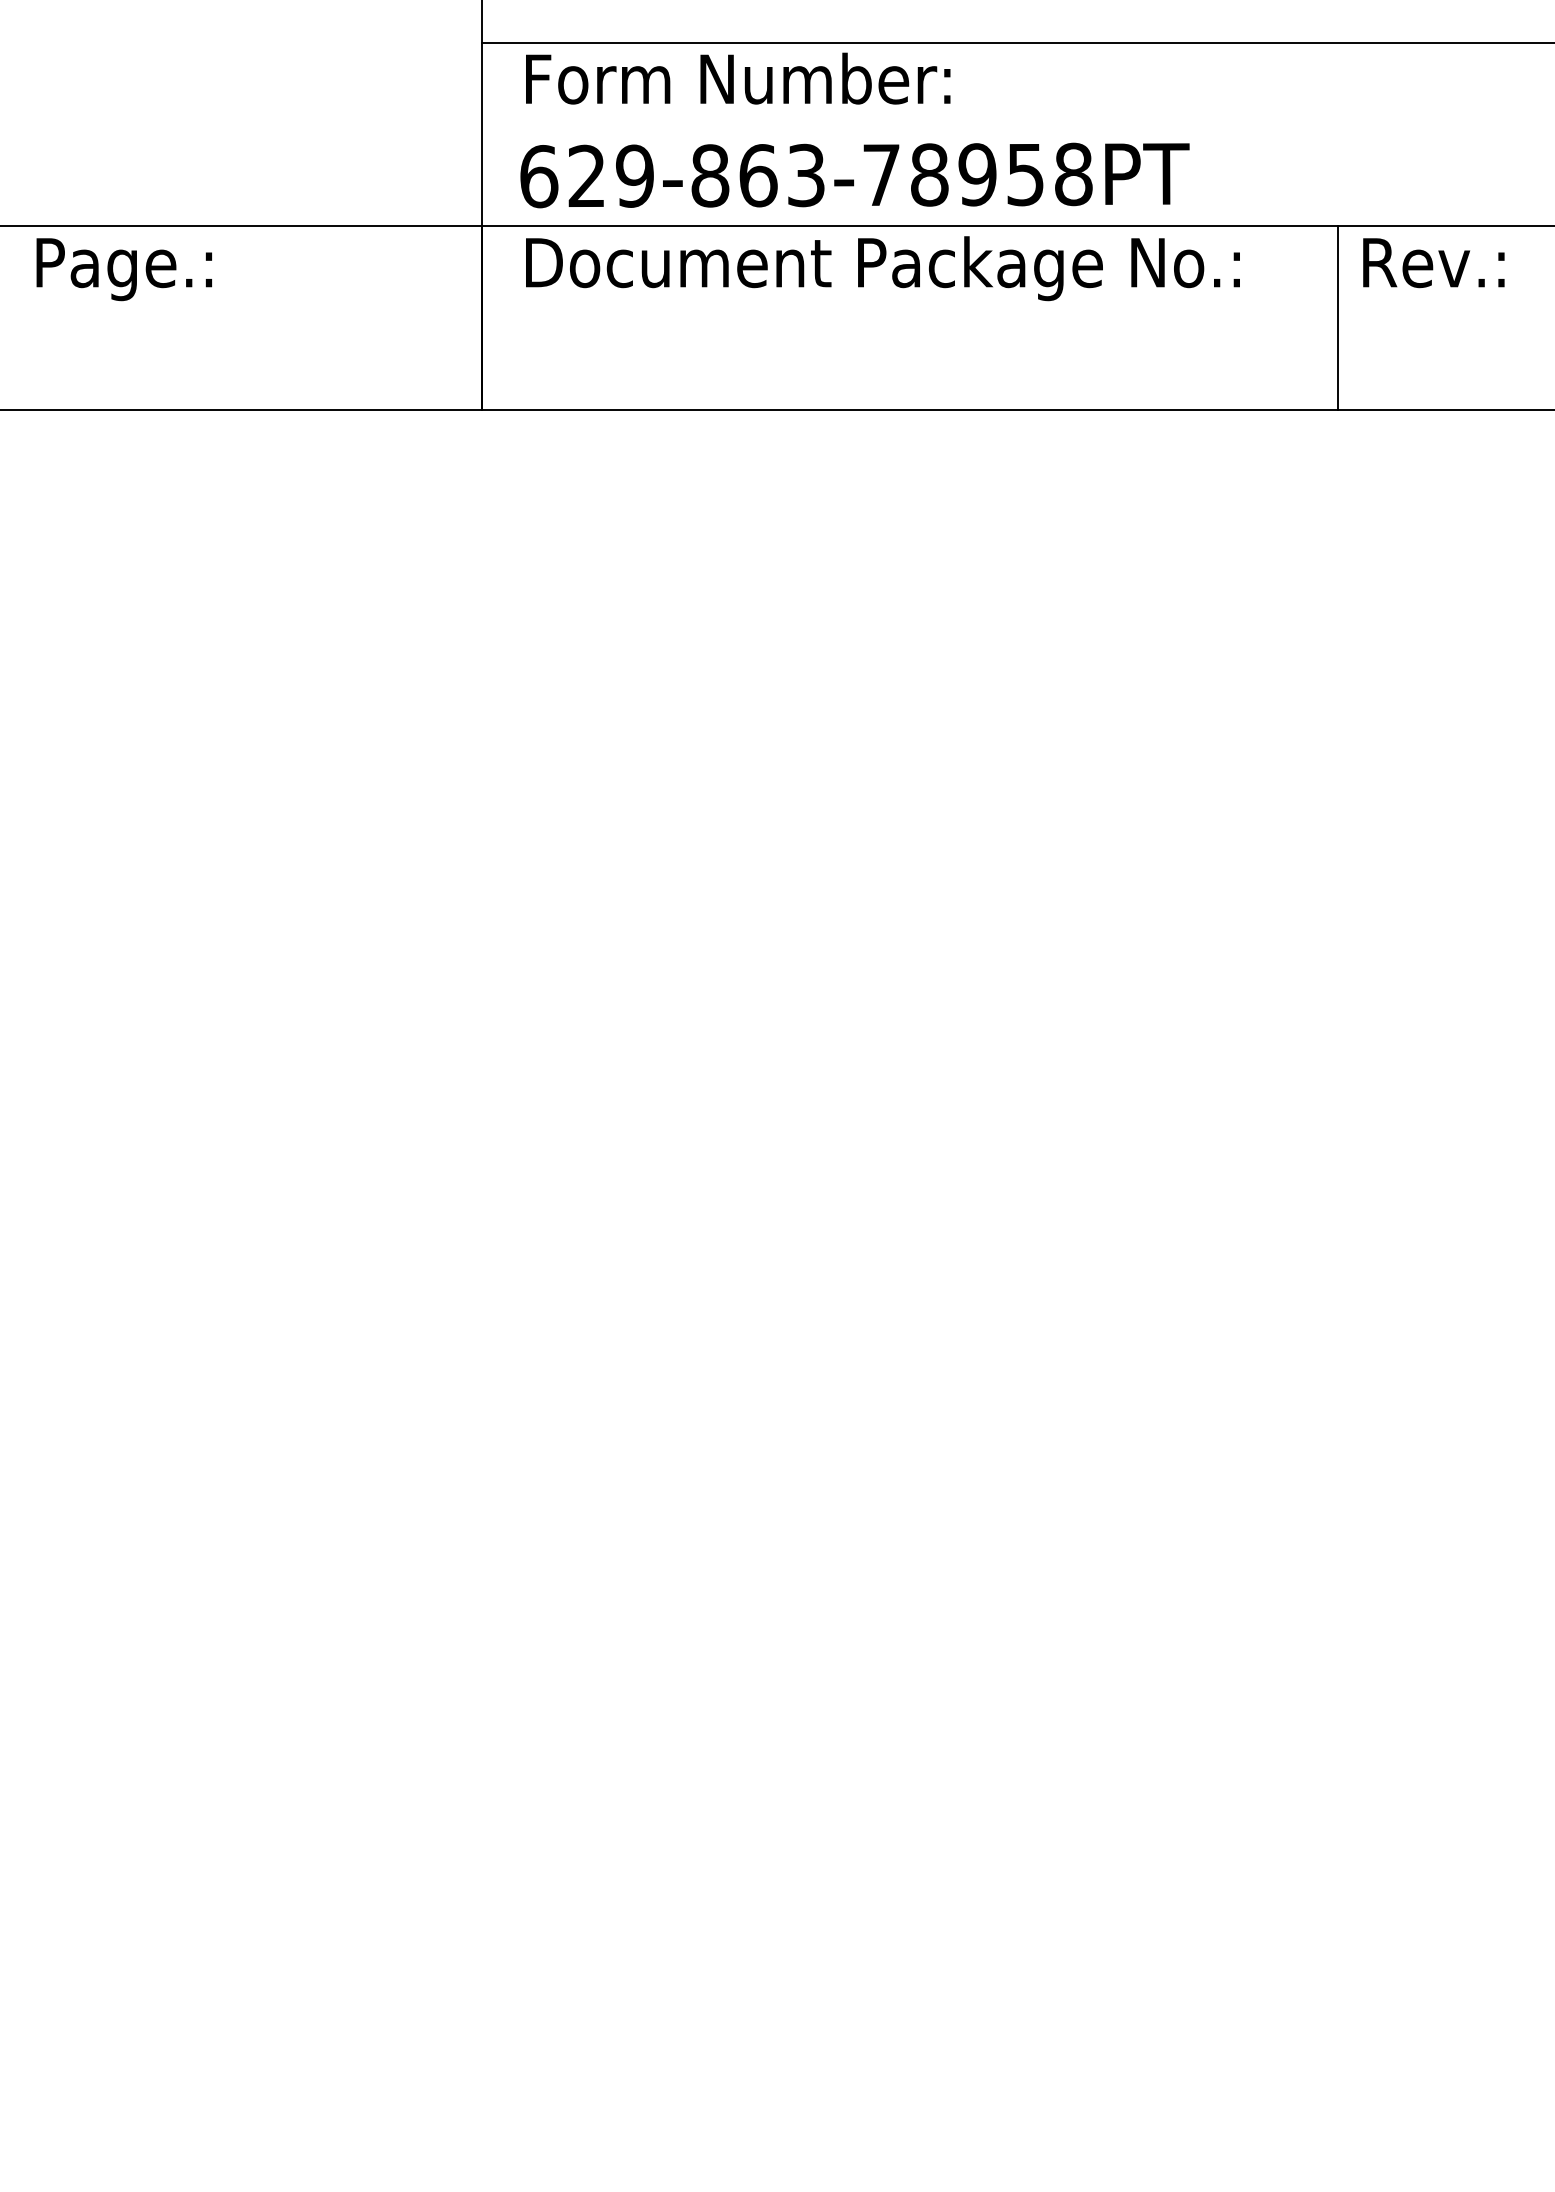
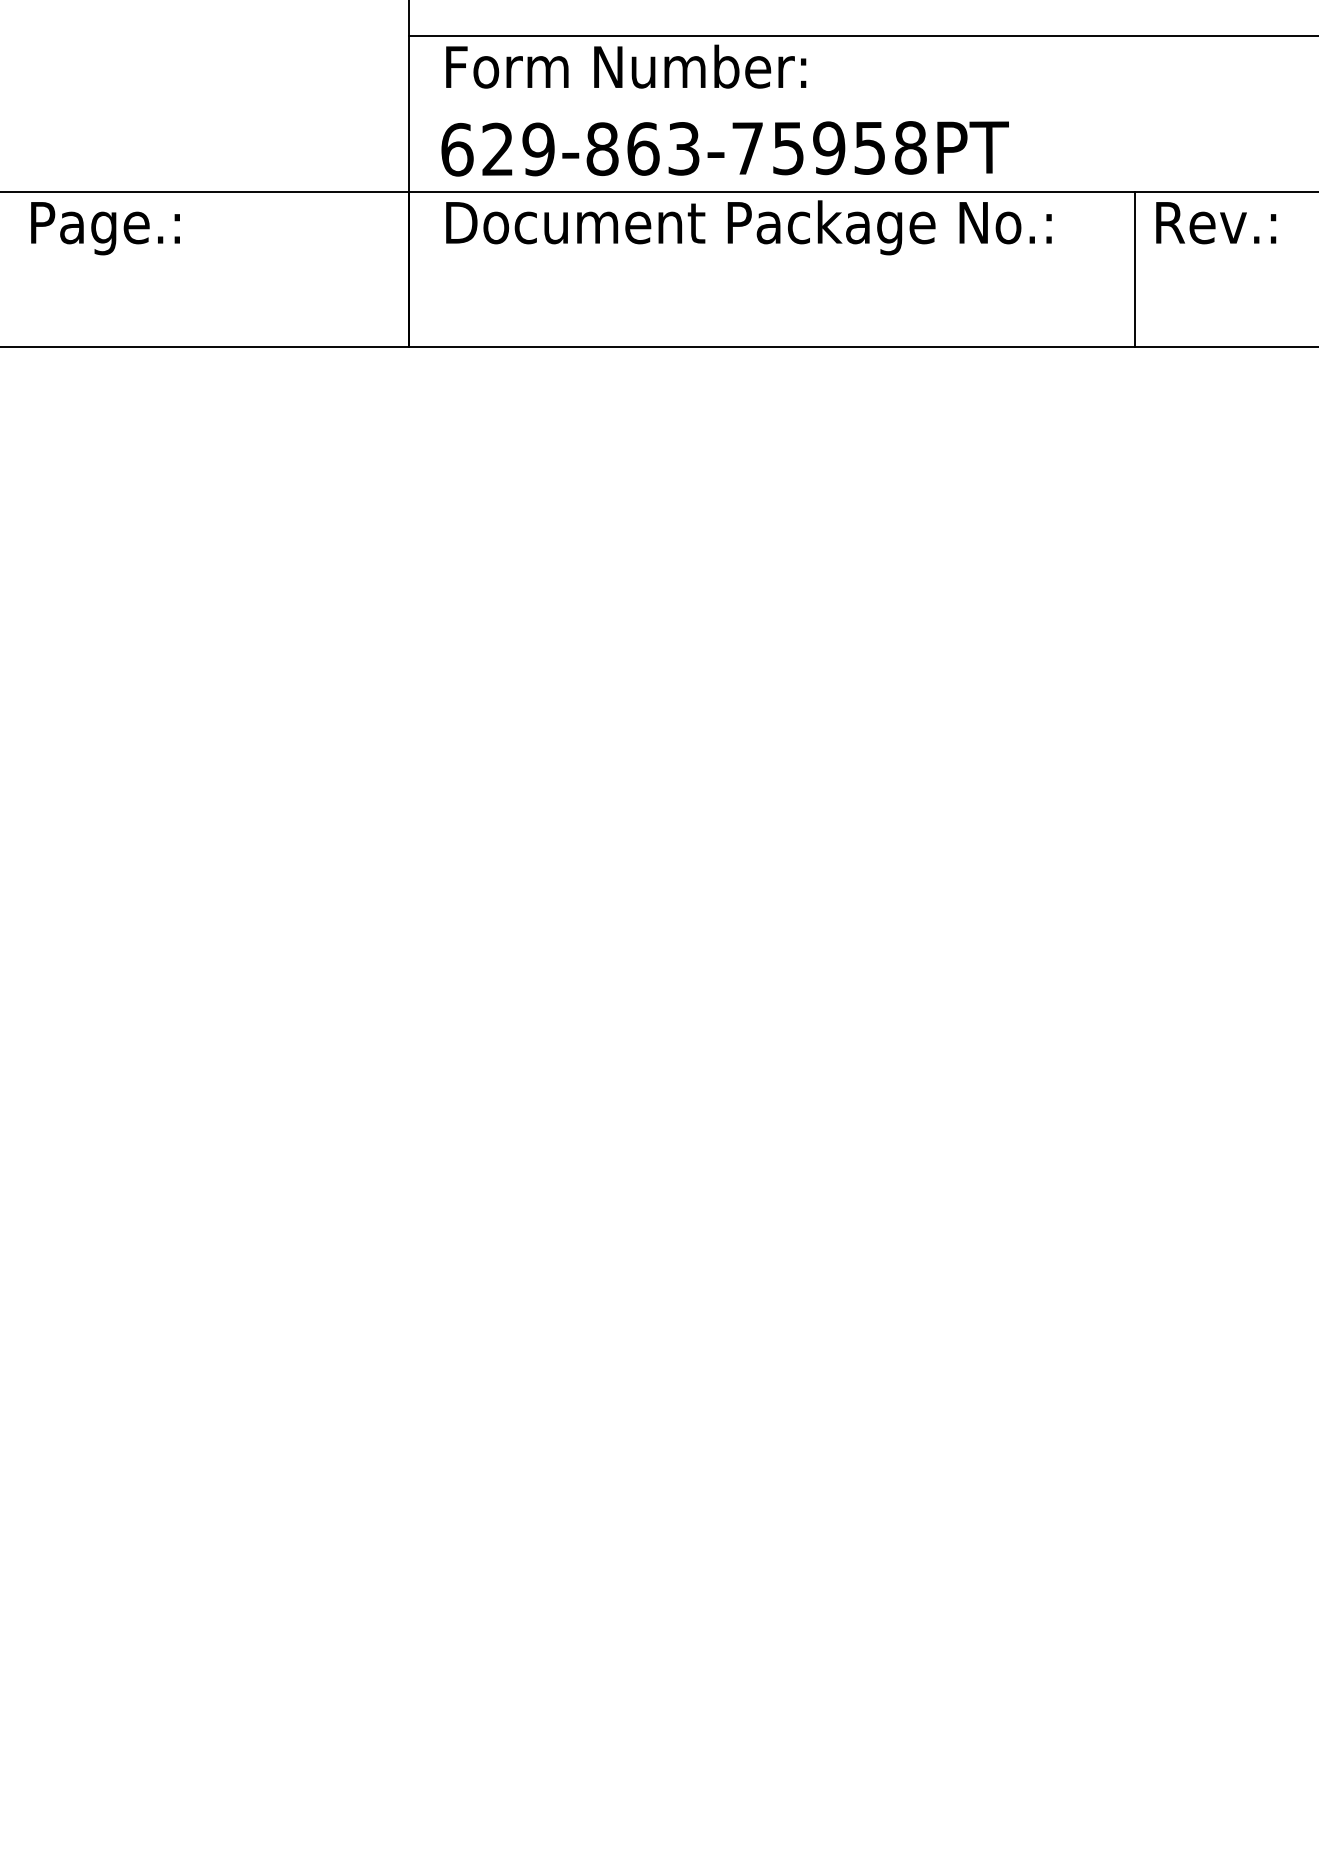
text: (929, 175) -> (788, 148), 629-863-78958PT -> 629-863-75958PT

